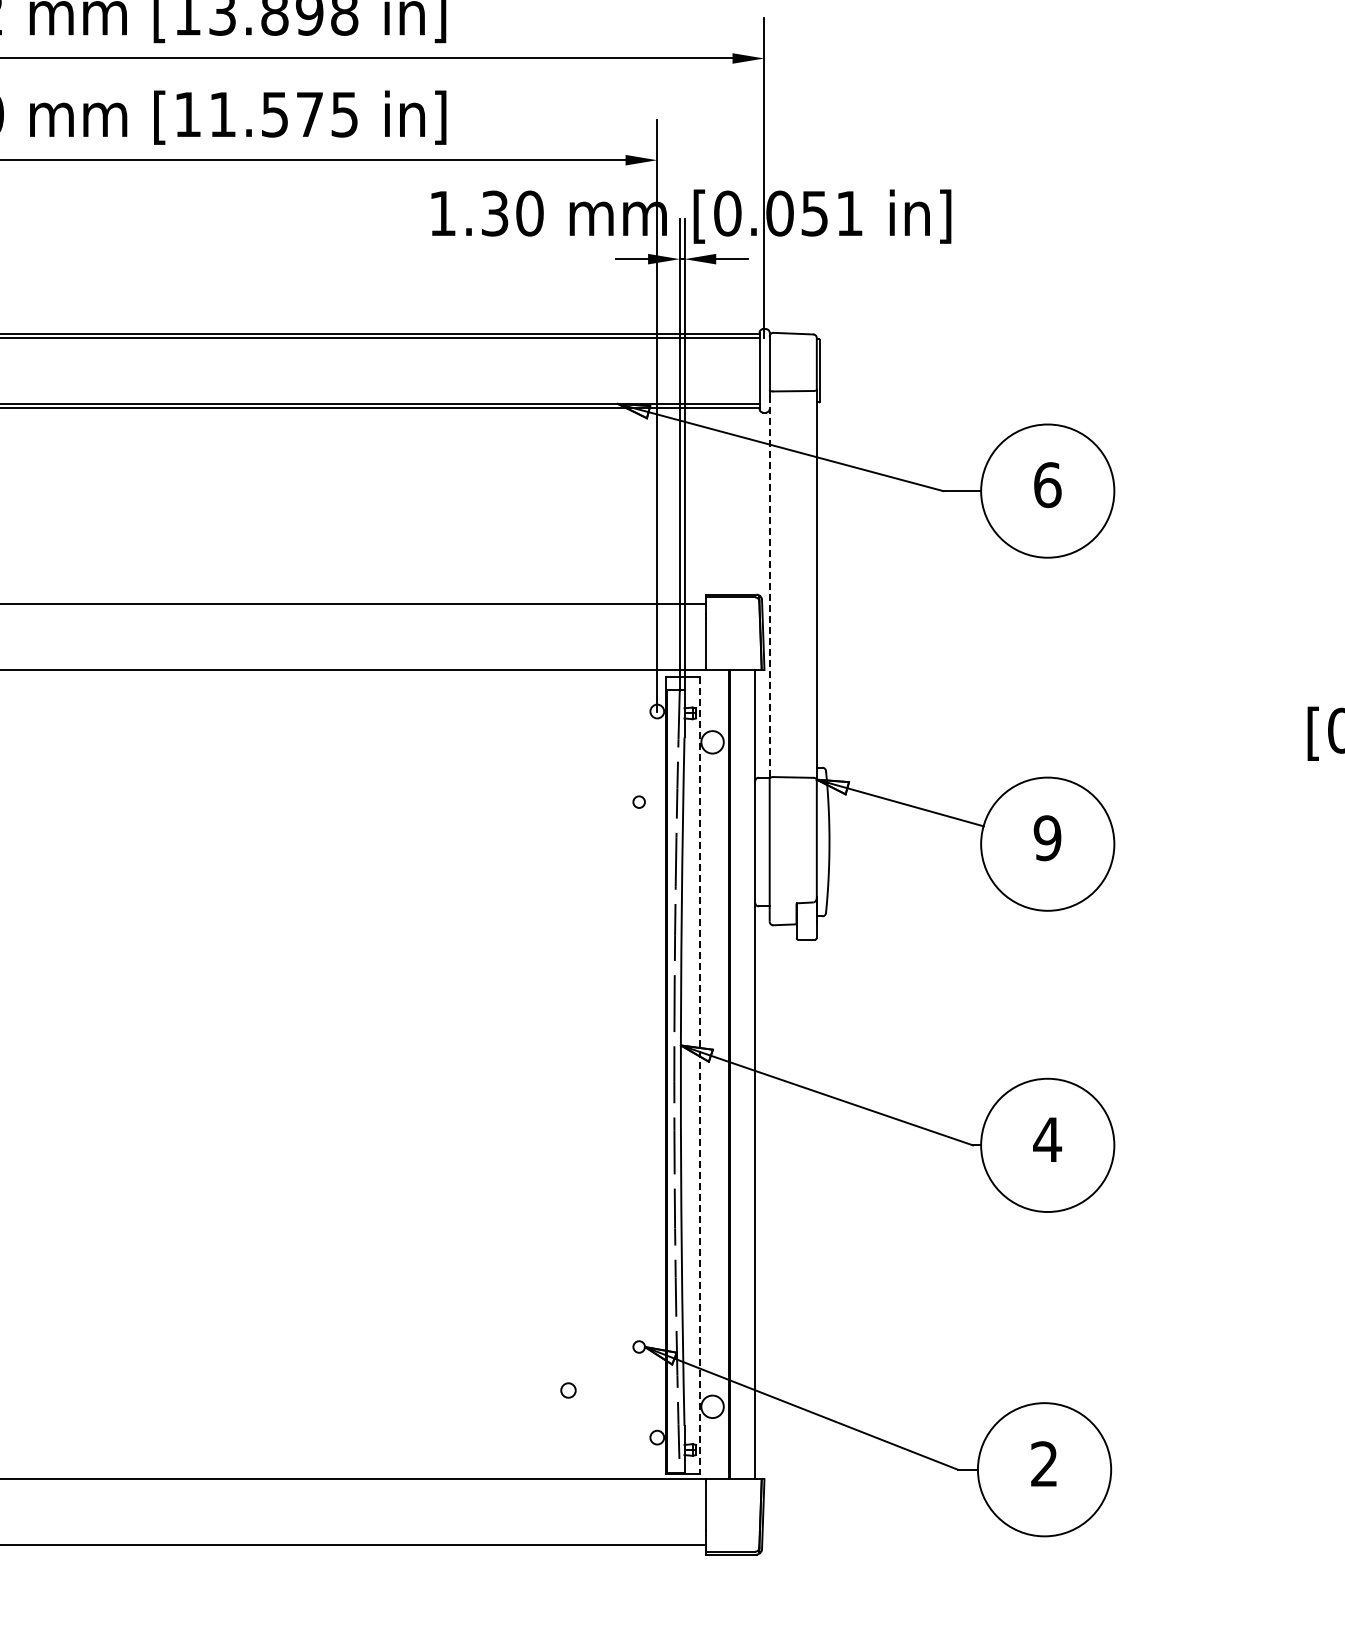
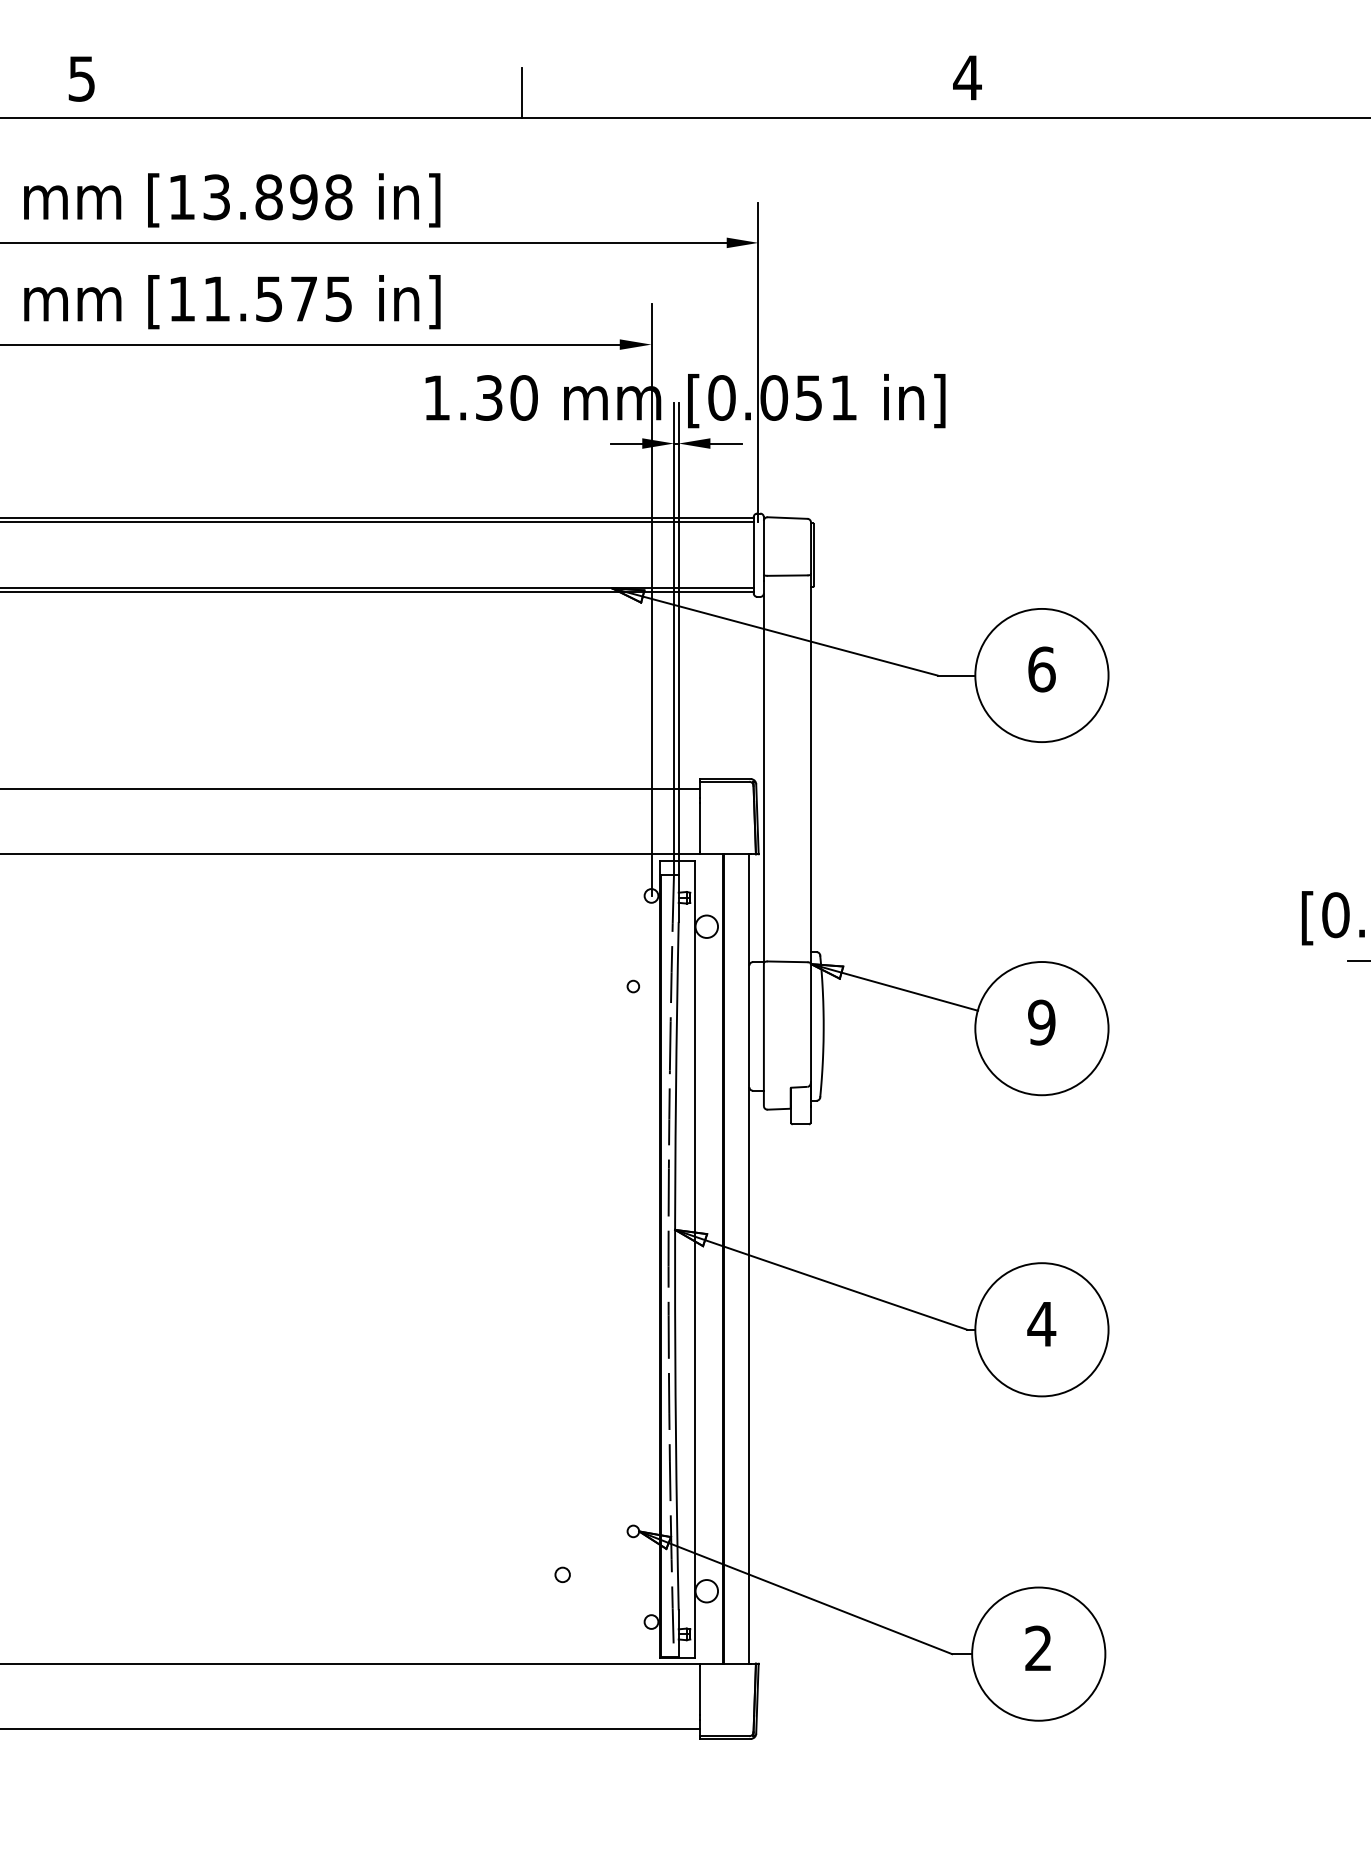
line: (769, 588) -> (763, 772), dashed -> solid
line: (700, 1075) -> (694, 1259), dashed -> solid

